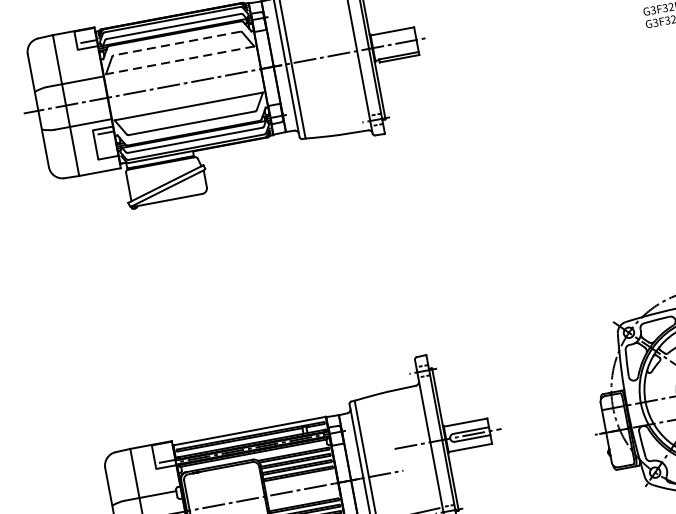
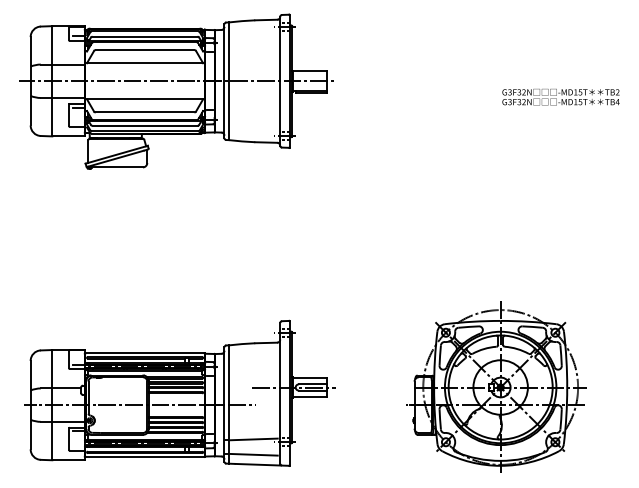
line: (176, 44) -> (144, 50), dashed -> solid
line: (179, 60) -> (144, 63), dashed -> solid

